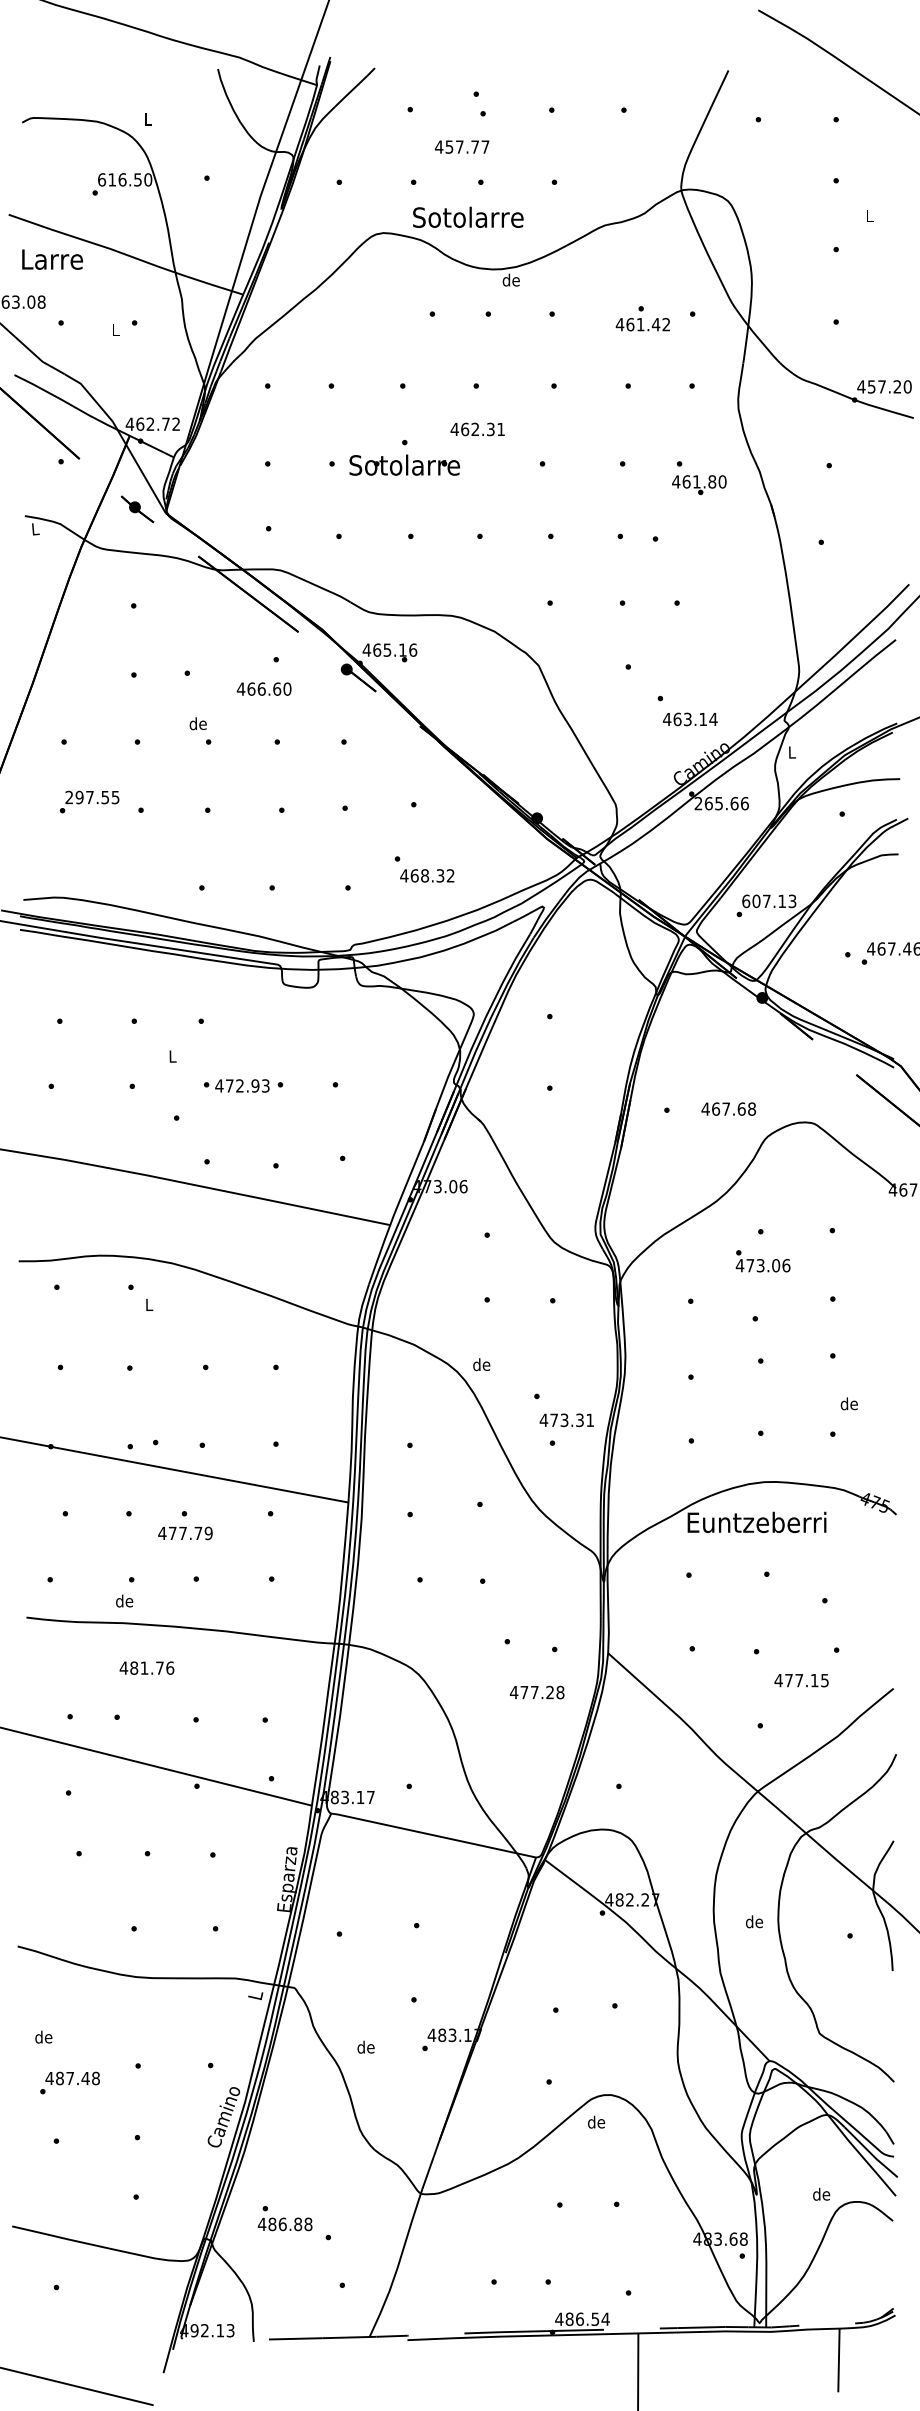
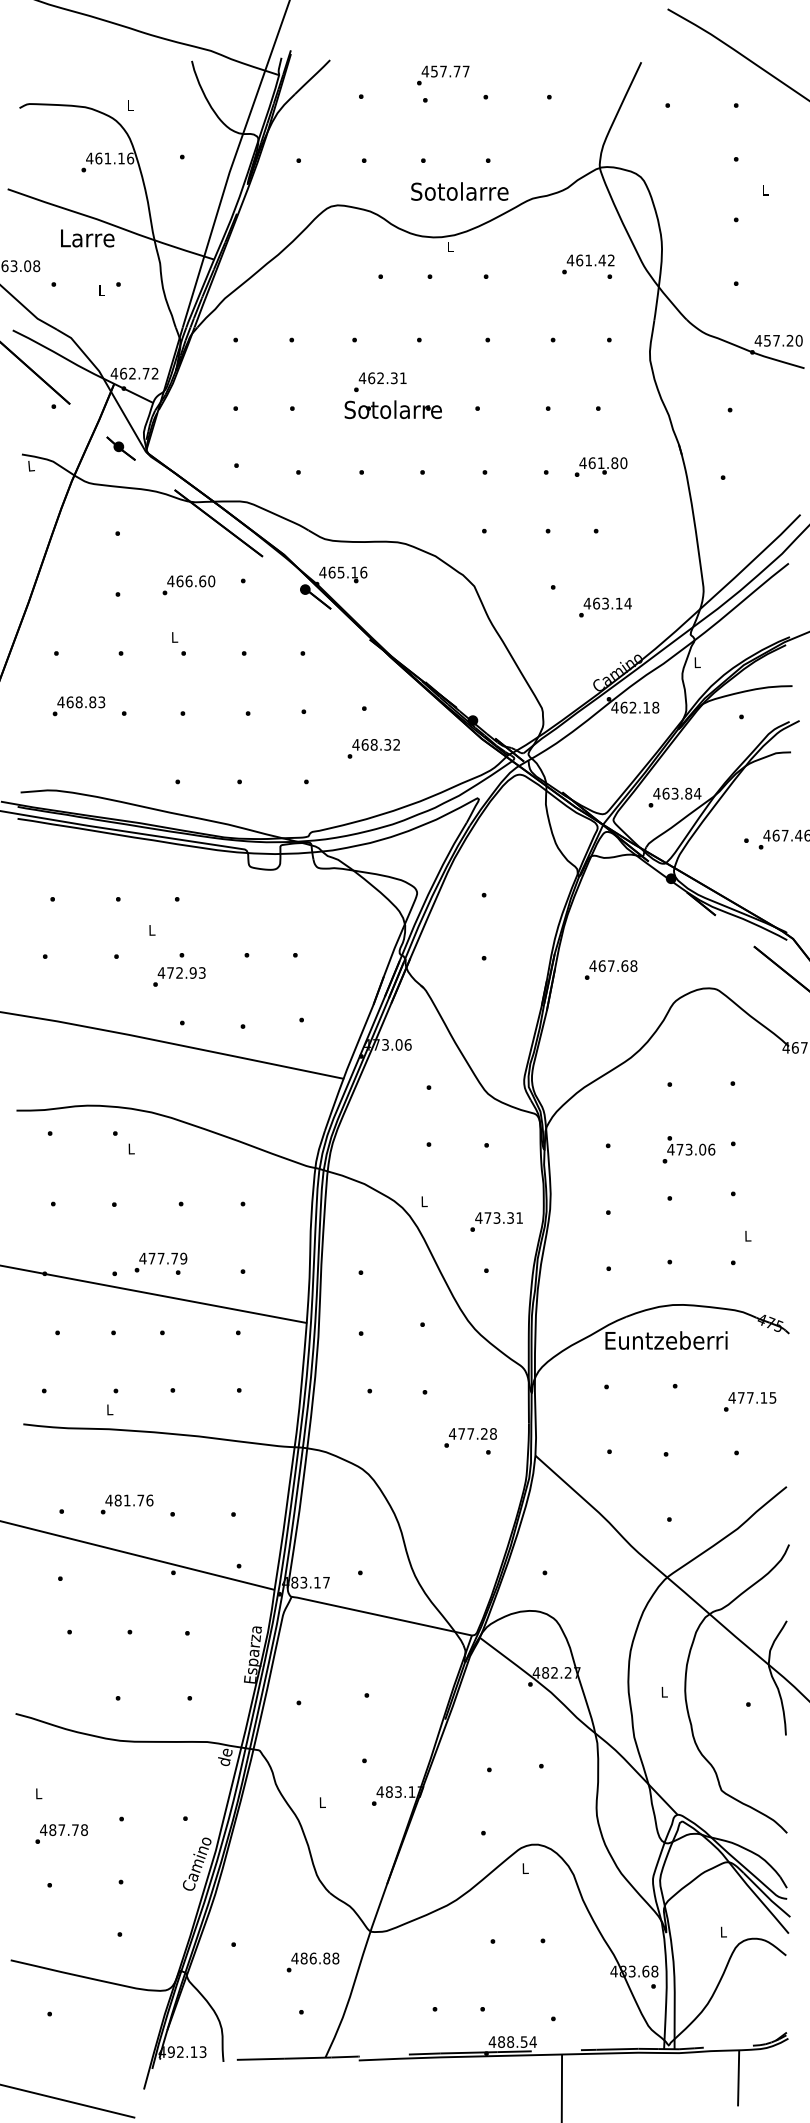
text: (462, 146) -> (445, 71), moved
text: (124, 179) -> (109, 158), 616.50 -> 461.16
text: (468, 216) -> (460, 190), moved
text: (52, 259) -> (87, 238), moved
text: (510, 279) -> (449, 246), de -> L
text: (642, 324) -> (590, 260), moved
text: (477, 429) -> (382, 378), moved
text: (404, 464) -> (393, 409), moved
text: (699, 484) -> (603, 465), moved
text: (263, 688) -> (190, 580), moved
text: (690, 719) -> (607, 603), moved
text: (197, 723) -> (173, 637), de -> L
text: (92, 797) -> (81, 702), 297.55 -> 468.83
text: (721, 803) -> (635, 707), 265.66 -> 462.18
text: (427, 875) -> (376, 744), moved
text: (768, 901) -> (676, 793), 607.13 -> 463.84
text: (242, 1085) -> (181, 972), moved
text: (728, 1108) -> (613, 965), moved
text: (762, 1261) -> (690, 1146), moved
text: (481, 1364) -> (423, 1201), de -> L
text: (848, 1403) -> (747, 1235), de -> L
text: (566, 1420) -> (498, 1218), moved
text: (185, 1533) -> (163, 1258), moved
text: (124, 1600) -> (109, 1409), de -> L
text: (146, 1667) -> (128, 1499), moved
text: (801, 1680) -> (752, 1397), moved
text: (536, 1692) -> (472, 1433), moved
text: (754, 1921) -> (664, 1691), de -> L
text: (255, 1995) -> (224, 1757), L -> de
text: (43, 2036) -> (38, 1793), de -> L
text: (365, 2046) -> (321, 1801), de -> L
text: (85, 2078) -> (75, 1830), 487.48 -> 487.78
text: (596, 2121) -> (525, 1867), de -> L
text: (821, 2193) -> (723, 1931), de -> L
text: (284, 2224) -> (314, 1958), moved
text: (580, 2318) -> (511, 2041), 486.54 -> 488.54

